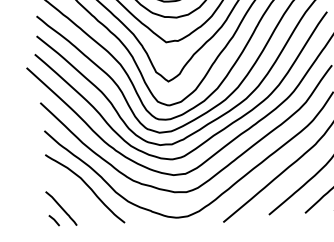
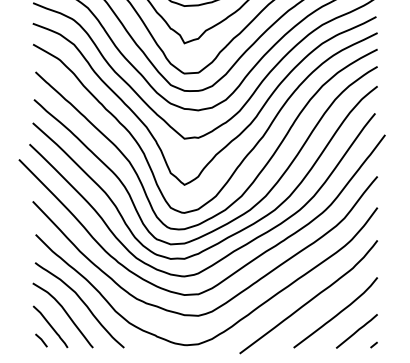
curve: (73, 196) -> (65, 313), added

